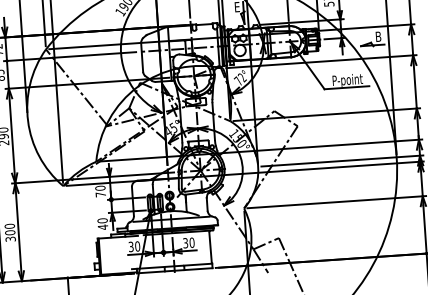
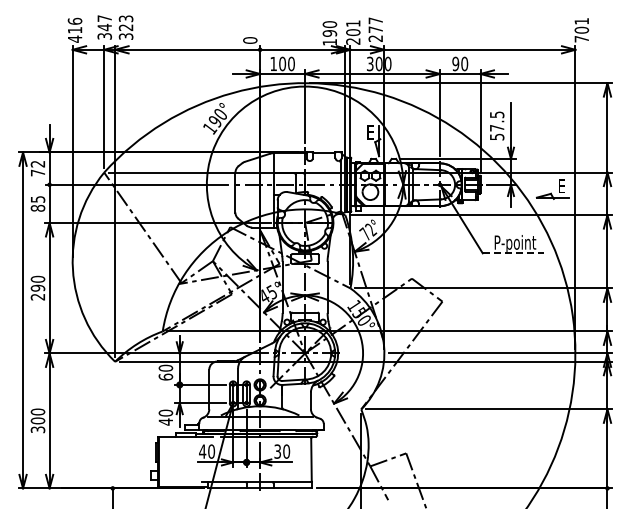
text: (378, 36) -> (561, 186), B -> E
line: (346, 87) -> (513, 253), solid -> dashed
text: (100, 194) -> (165, 376), 70 -> 60
text: (131, 246) -> (202, 451), 30 -> 40

